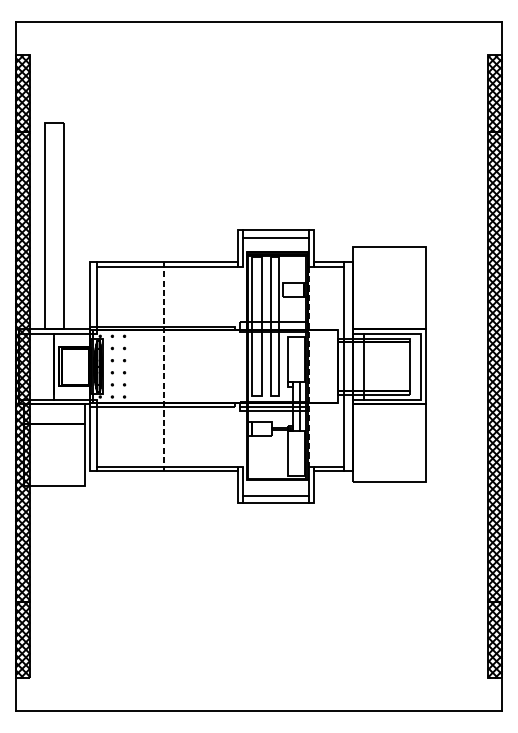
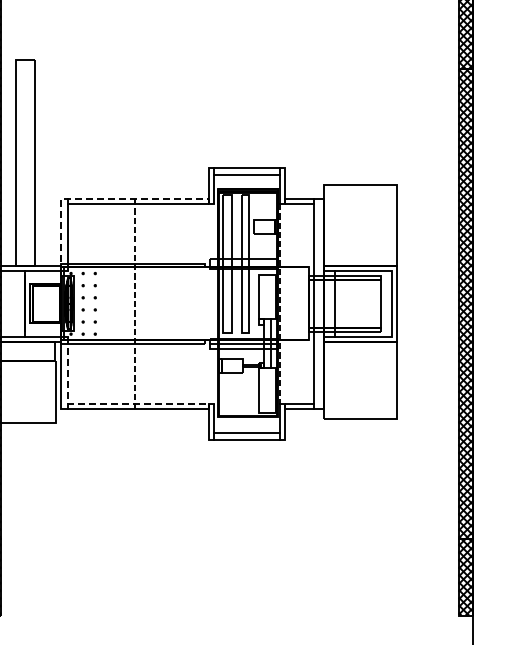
line: (130, 262) -> (101, 199), solid -> dashed
line: (133, 466) -> (104, 403), solid -> dashed

